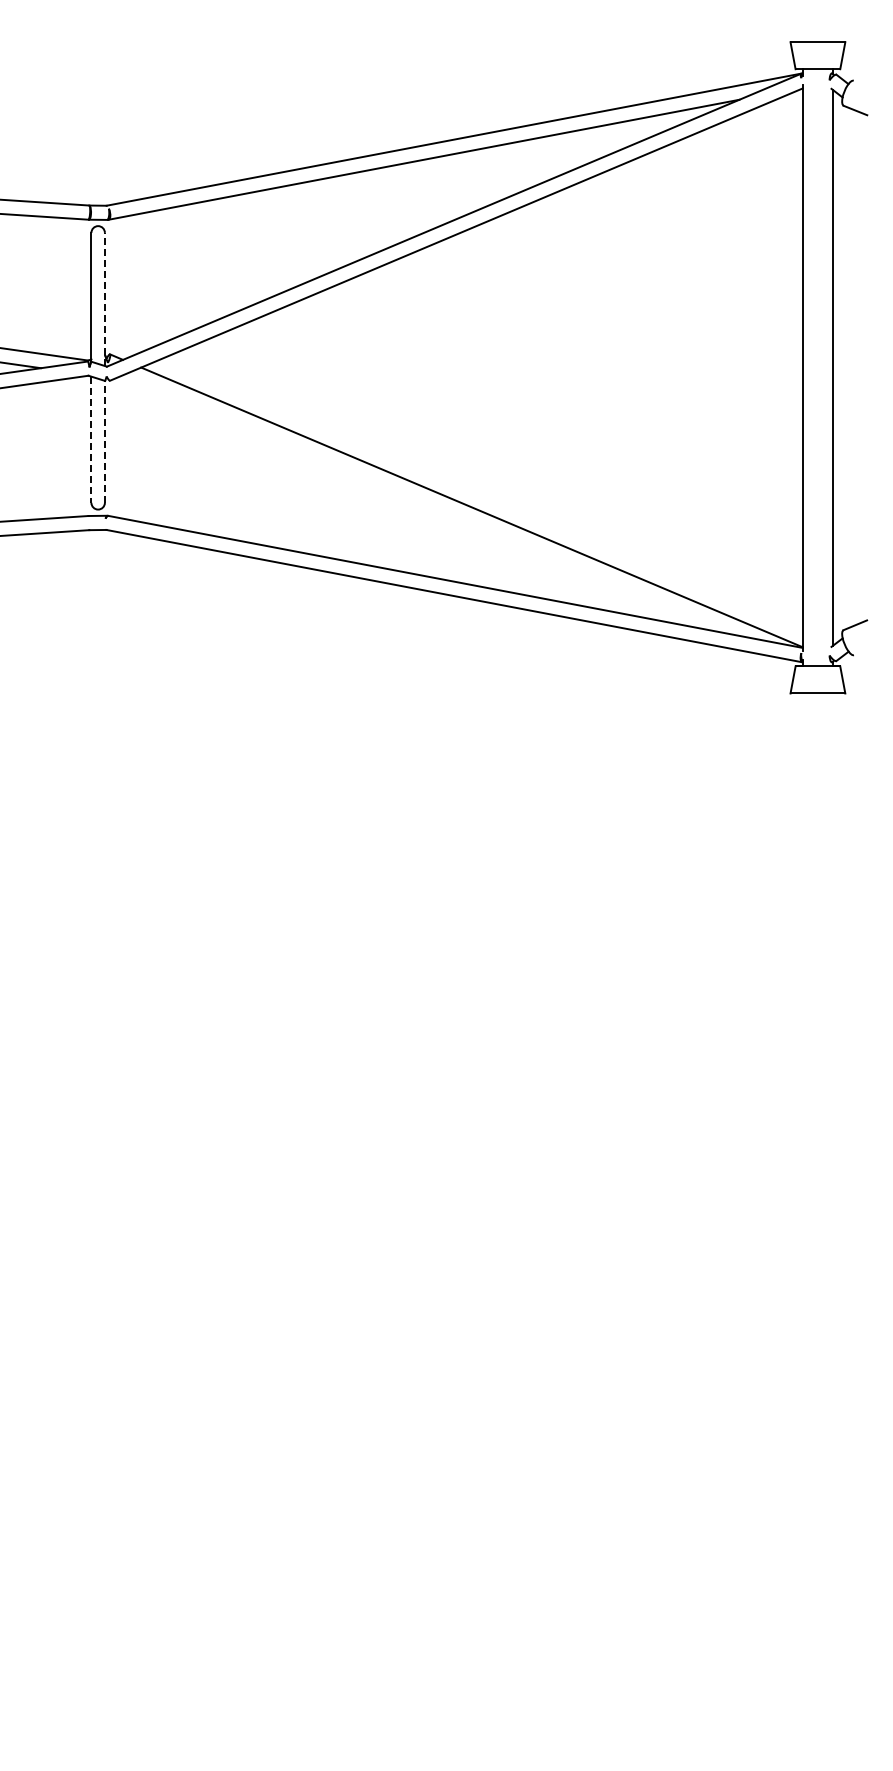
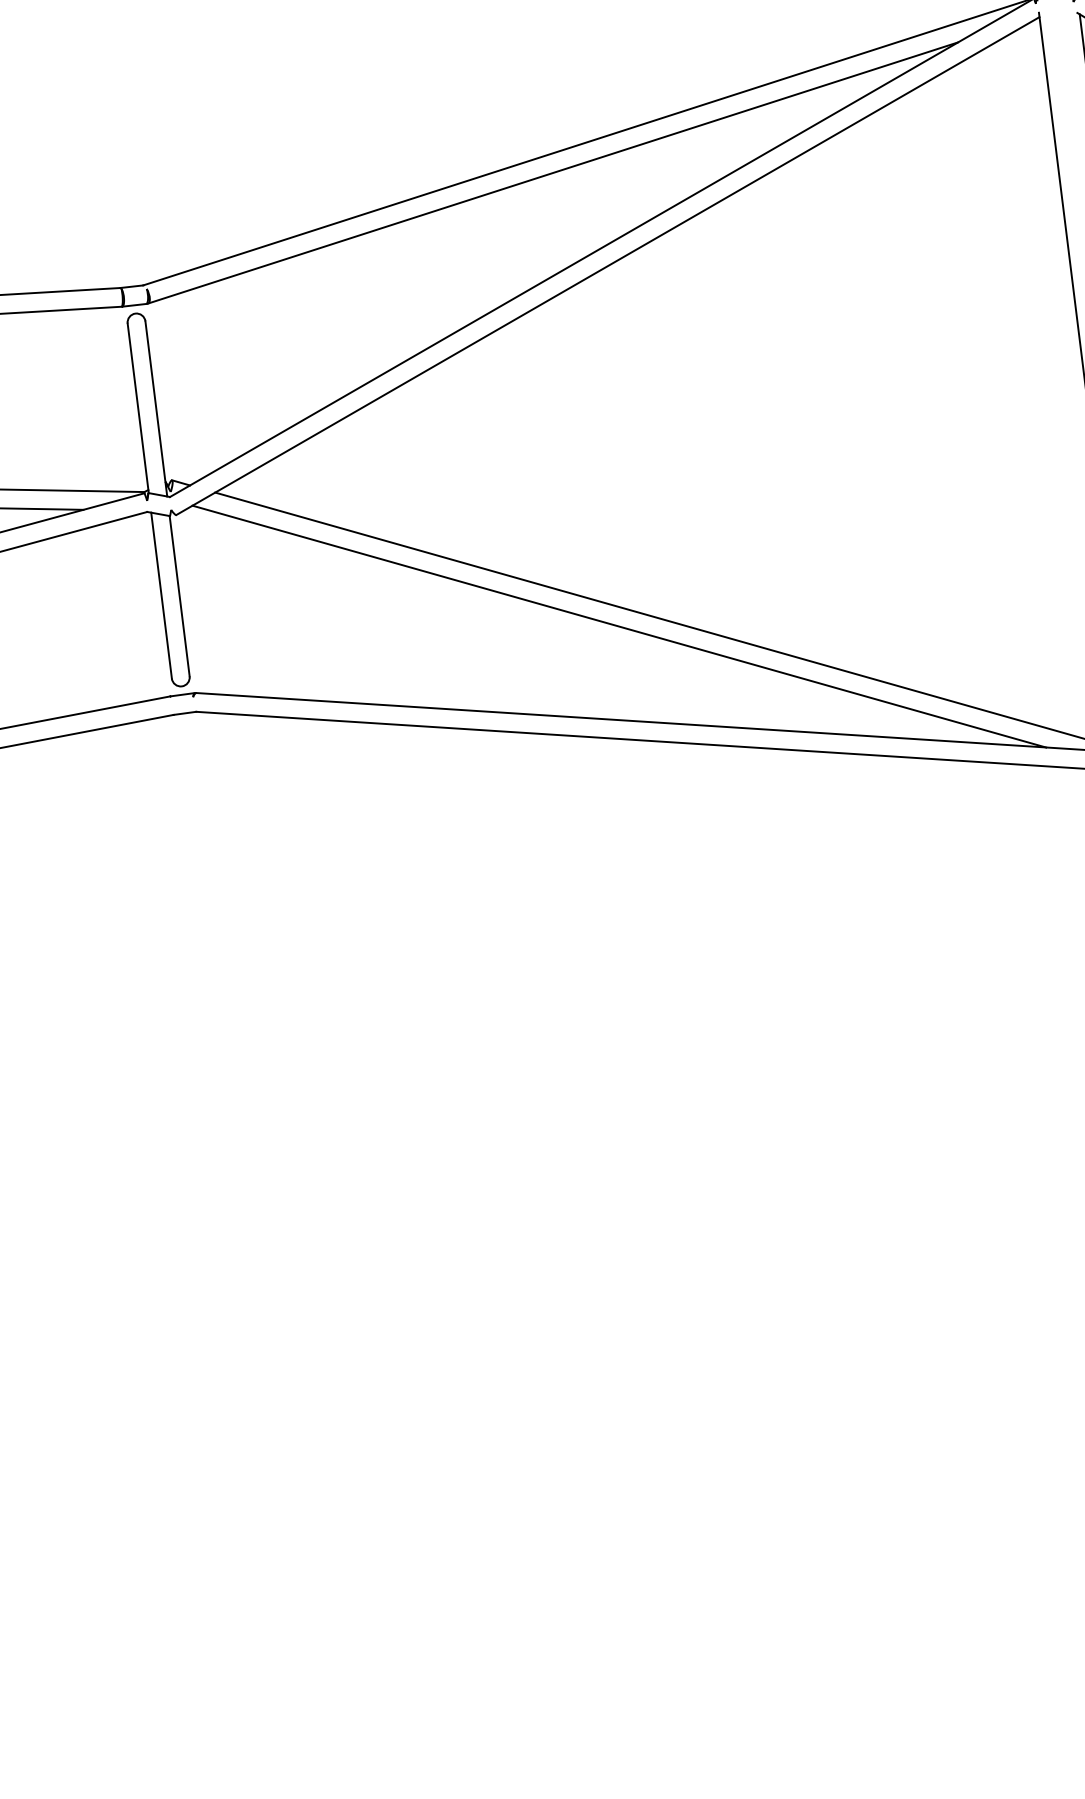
line: (104, 299) -> (155, 409), dashed -> solid
line: (91, 440) -> (161, 596), dashed -> solid
line: (104, 441) -> (179, 595), dashed -> solid
line: (431, 505) -> (619, 626), added

